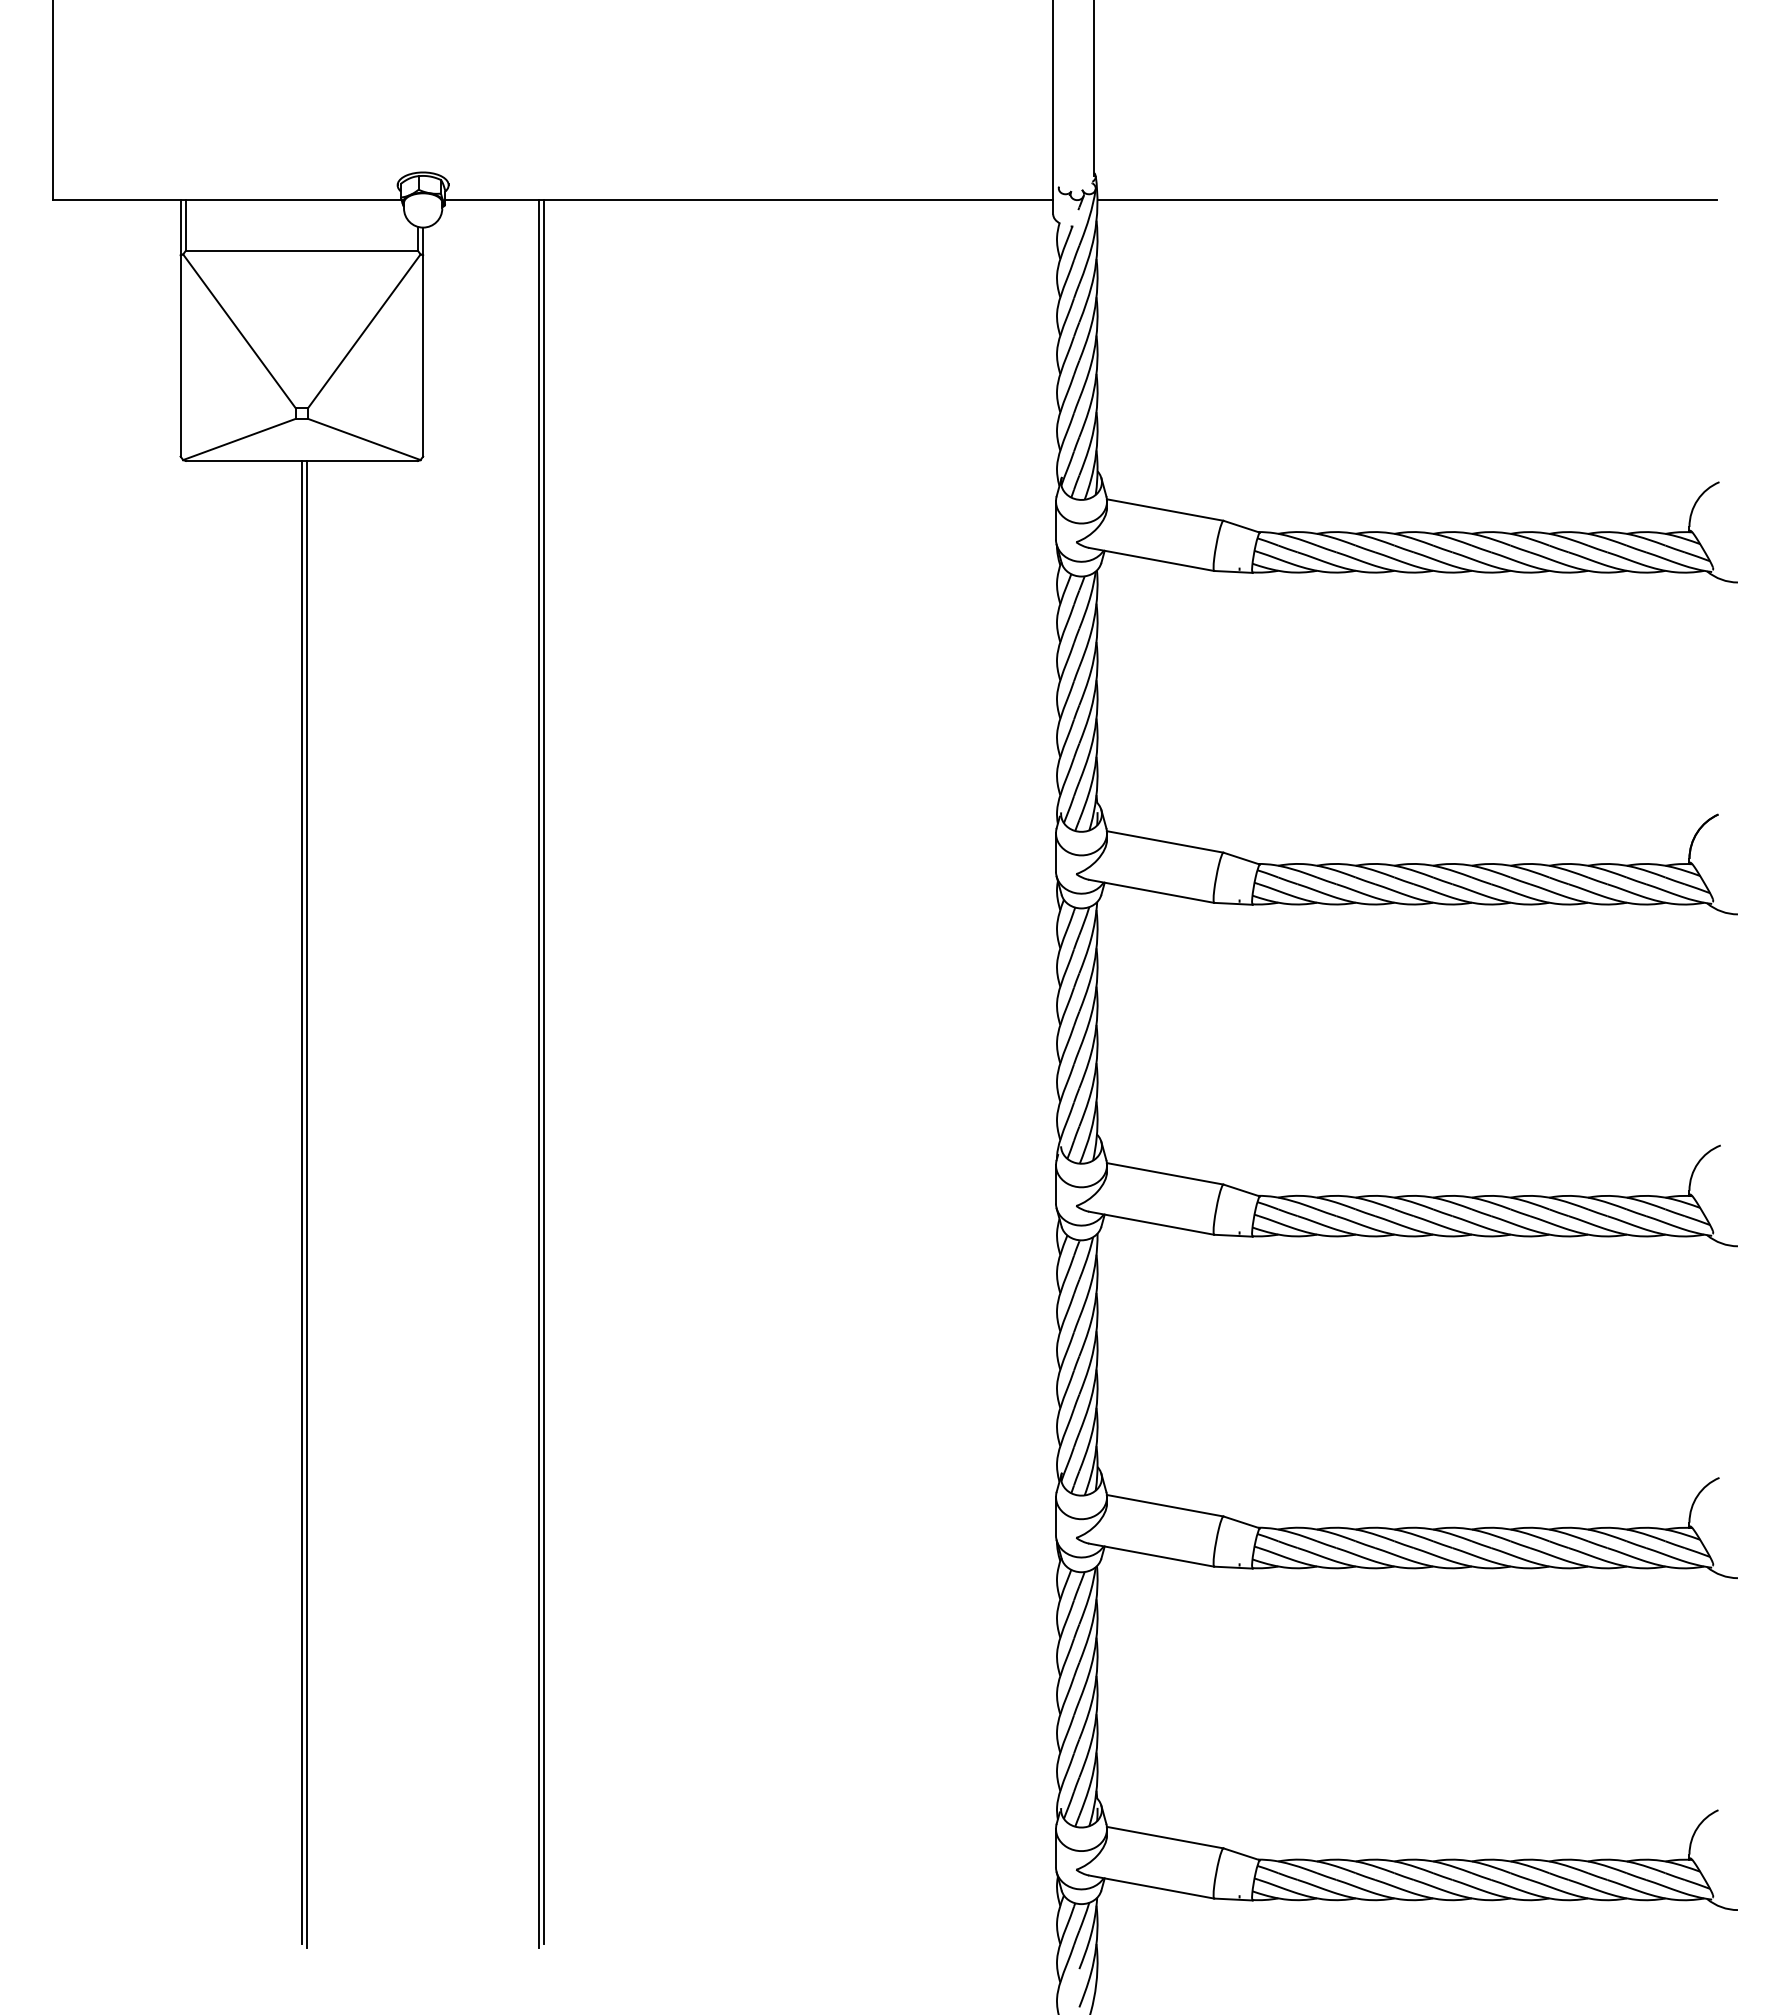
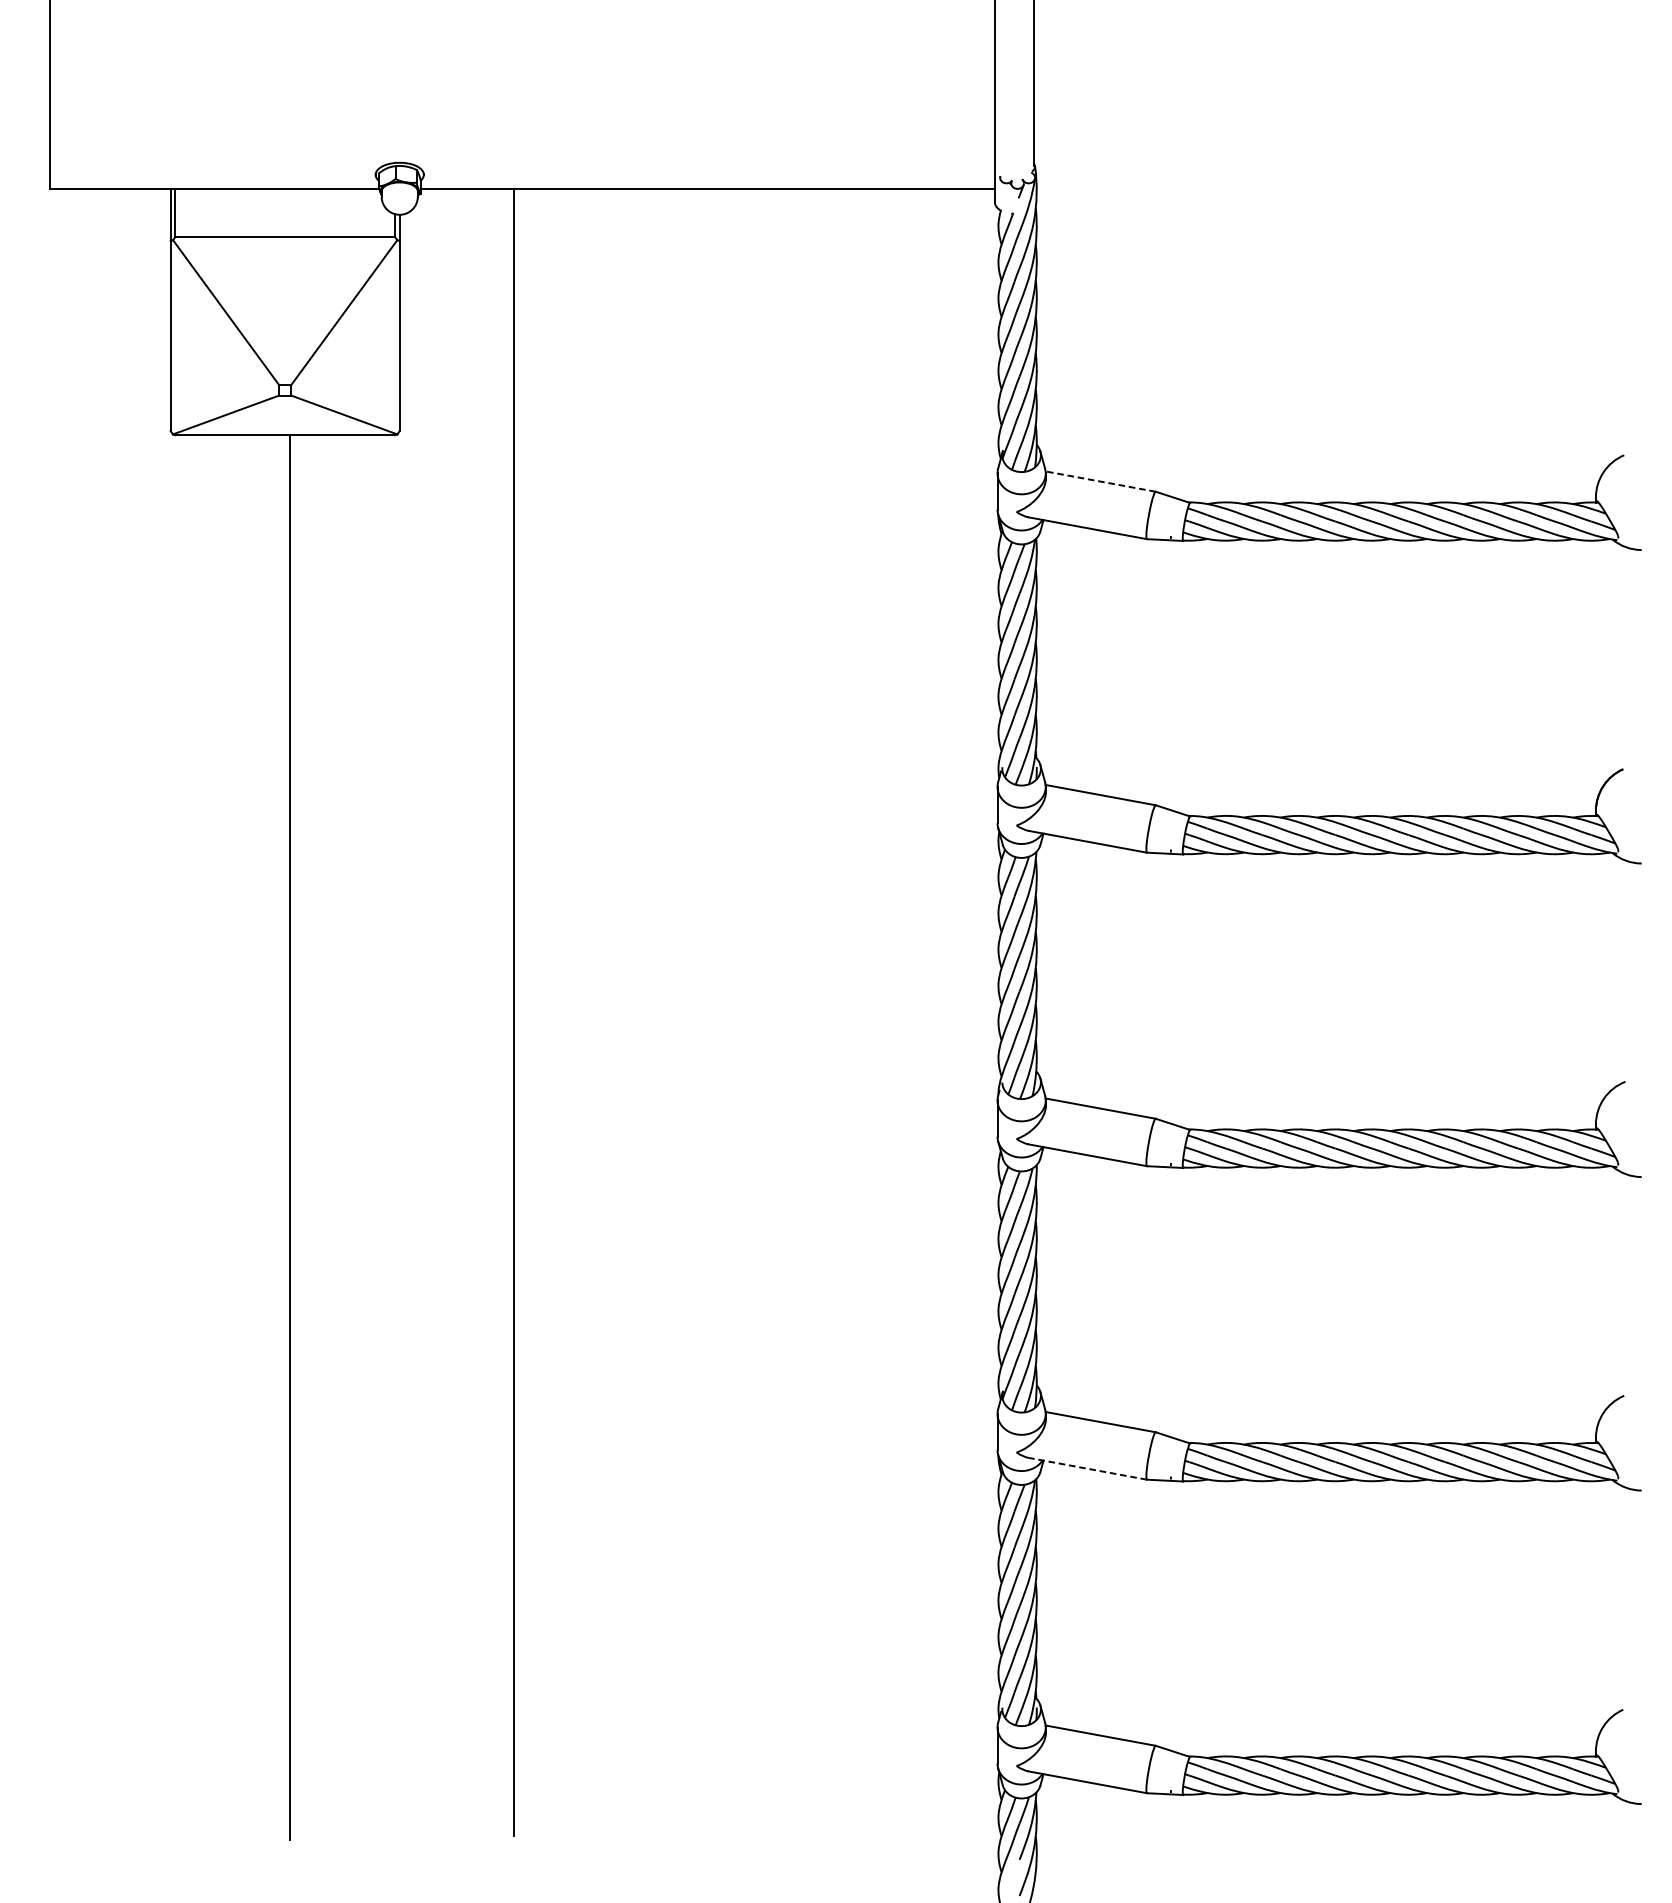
line: (1407, 200) -> (1329, 189), removed
line: (1164, 509) -> (1100, 481), solid -> dashed
line: (539, 1074) -> (509, 1014), removed
line: (301, 1202) -> (284, 1135), removed
line: (1151, 1555) -> (1087, 1469), solid -> dashed

